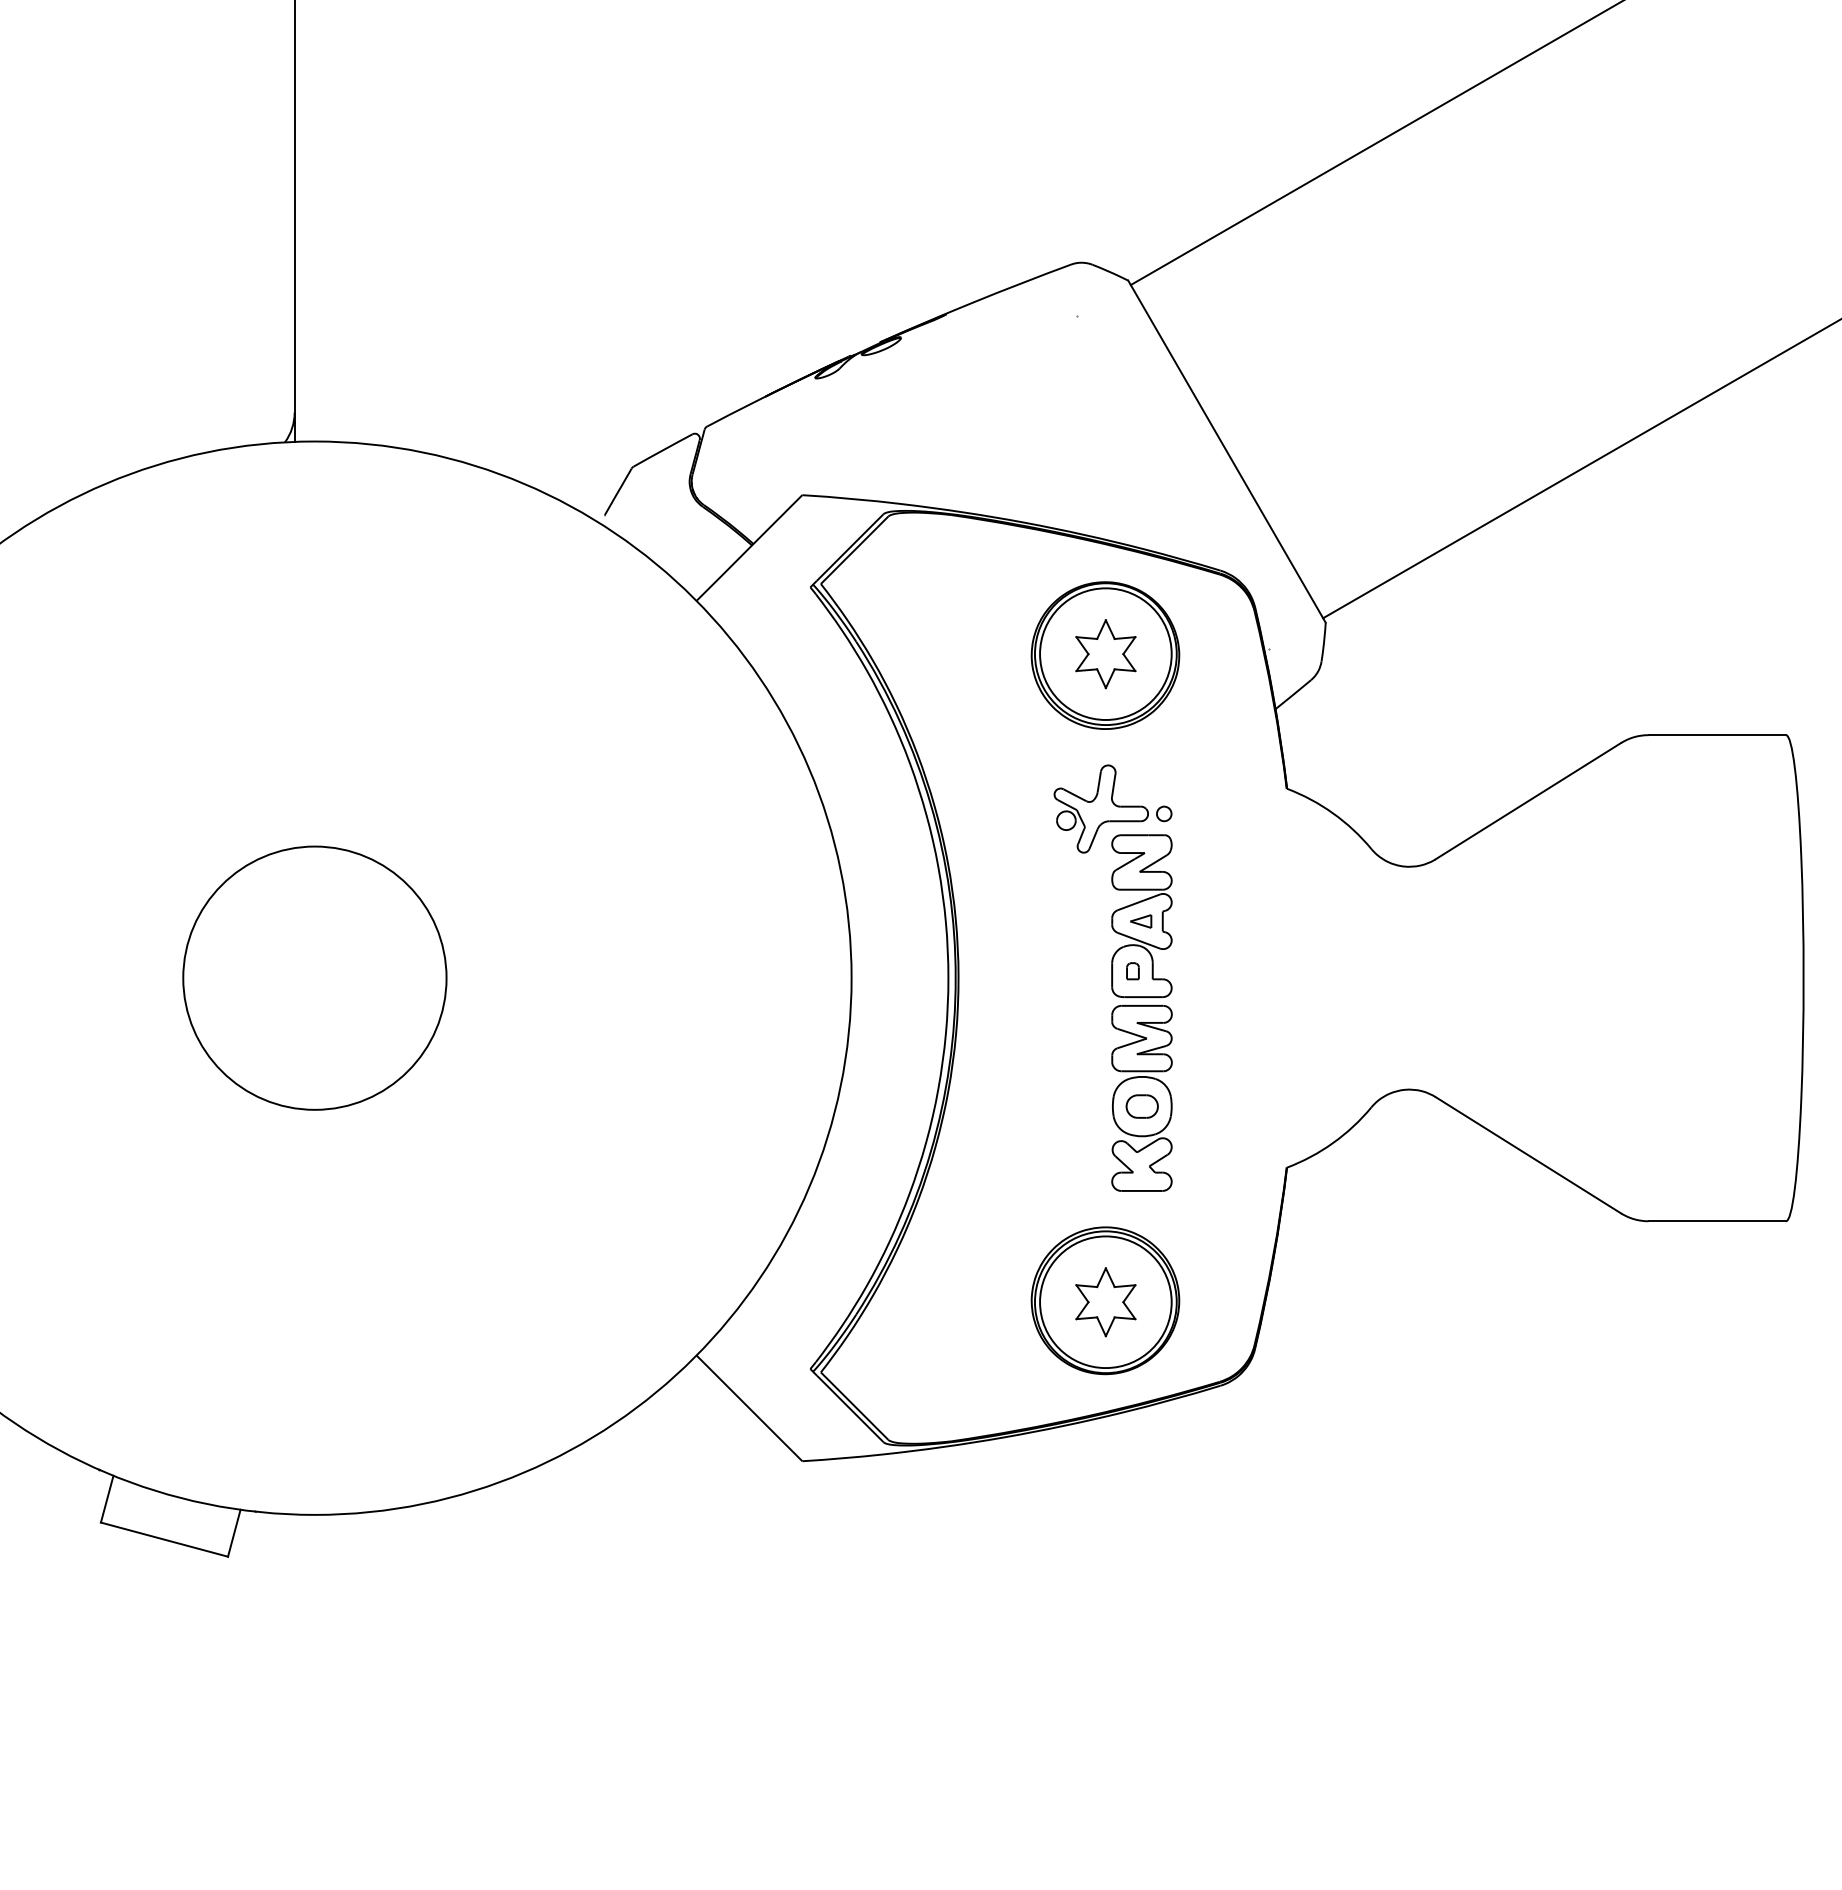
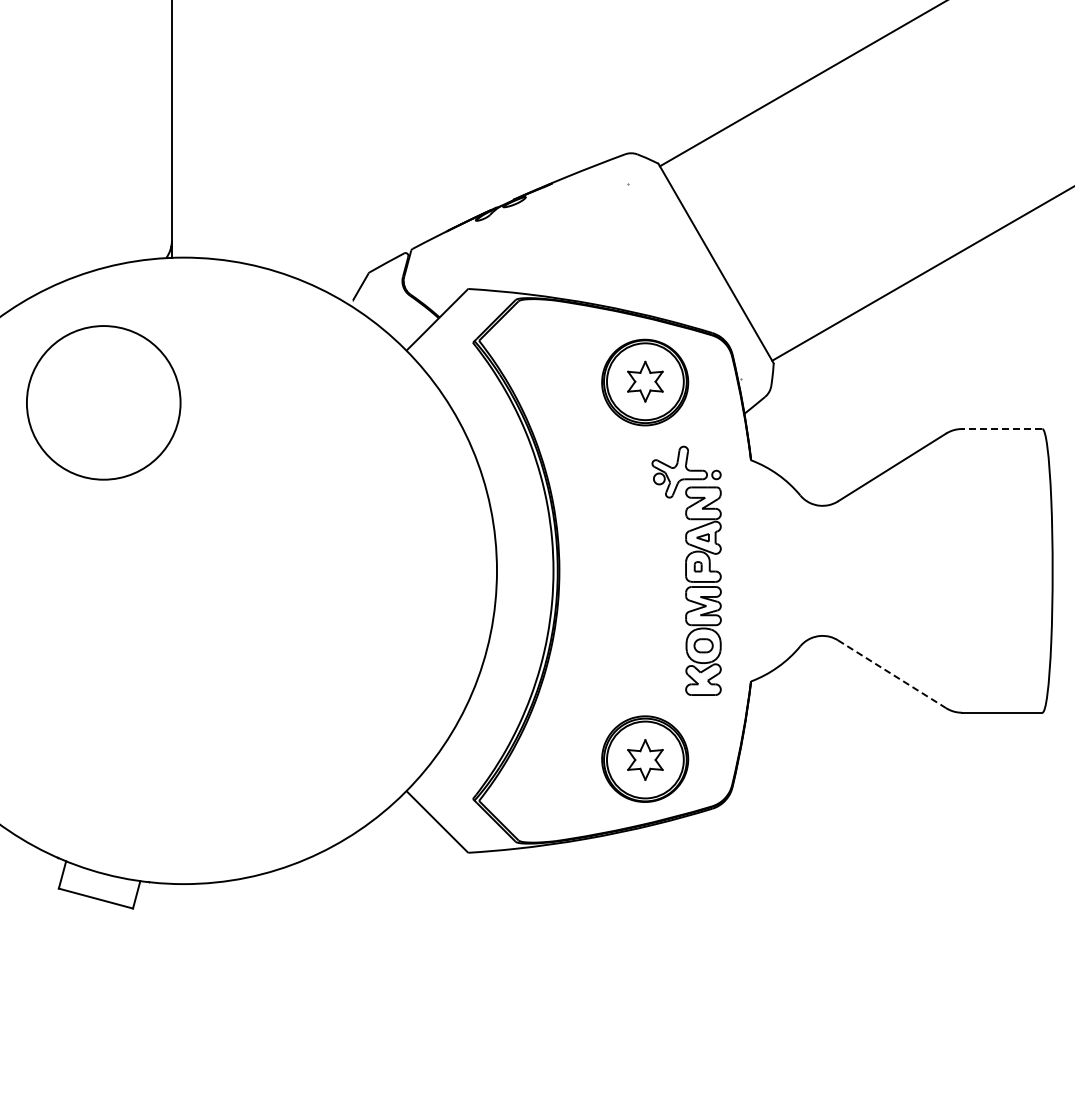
line: (1715, 735) -> (1001, 429), solid -> dashed
circle: (314, 977) -> (103, 402), moved
part: (1112, 977) -> (686, 570), moved
line: (1529, 1155) -> (892, 674), solid -> dashed

